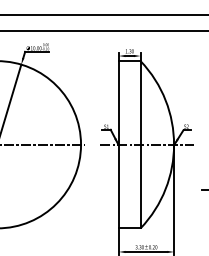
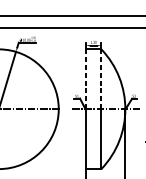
line: (118, 102) -> (85, 78), solid -> dashed
line: (140, 102) -> (101, 78), solid -> dashed

